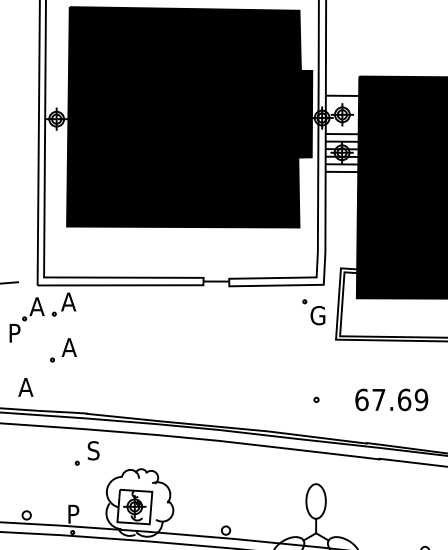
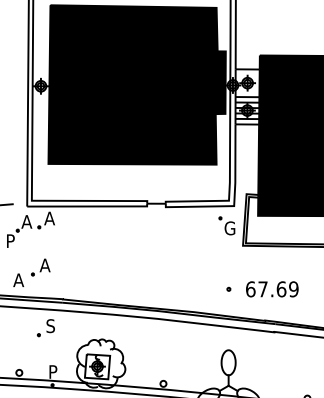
part: (62, 350) -> (40, 267), moved
text: (391, 400) -> (272, 289), moved
part: (86, 454) -> (45, 328), moved

